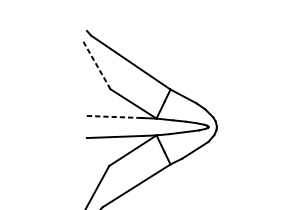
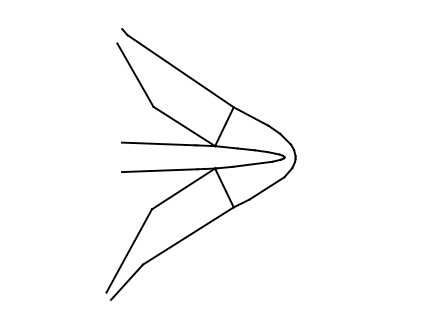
line: (96, 65) -> (135, 75), dashed -> solid
line: (114, 116) -> (158, 143), dashed -> solid

